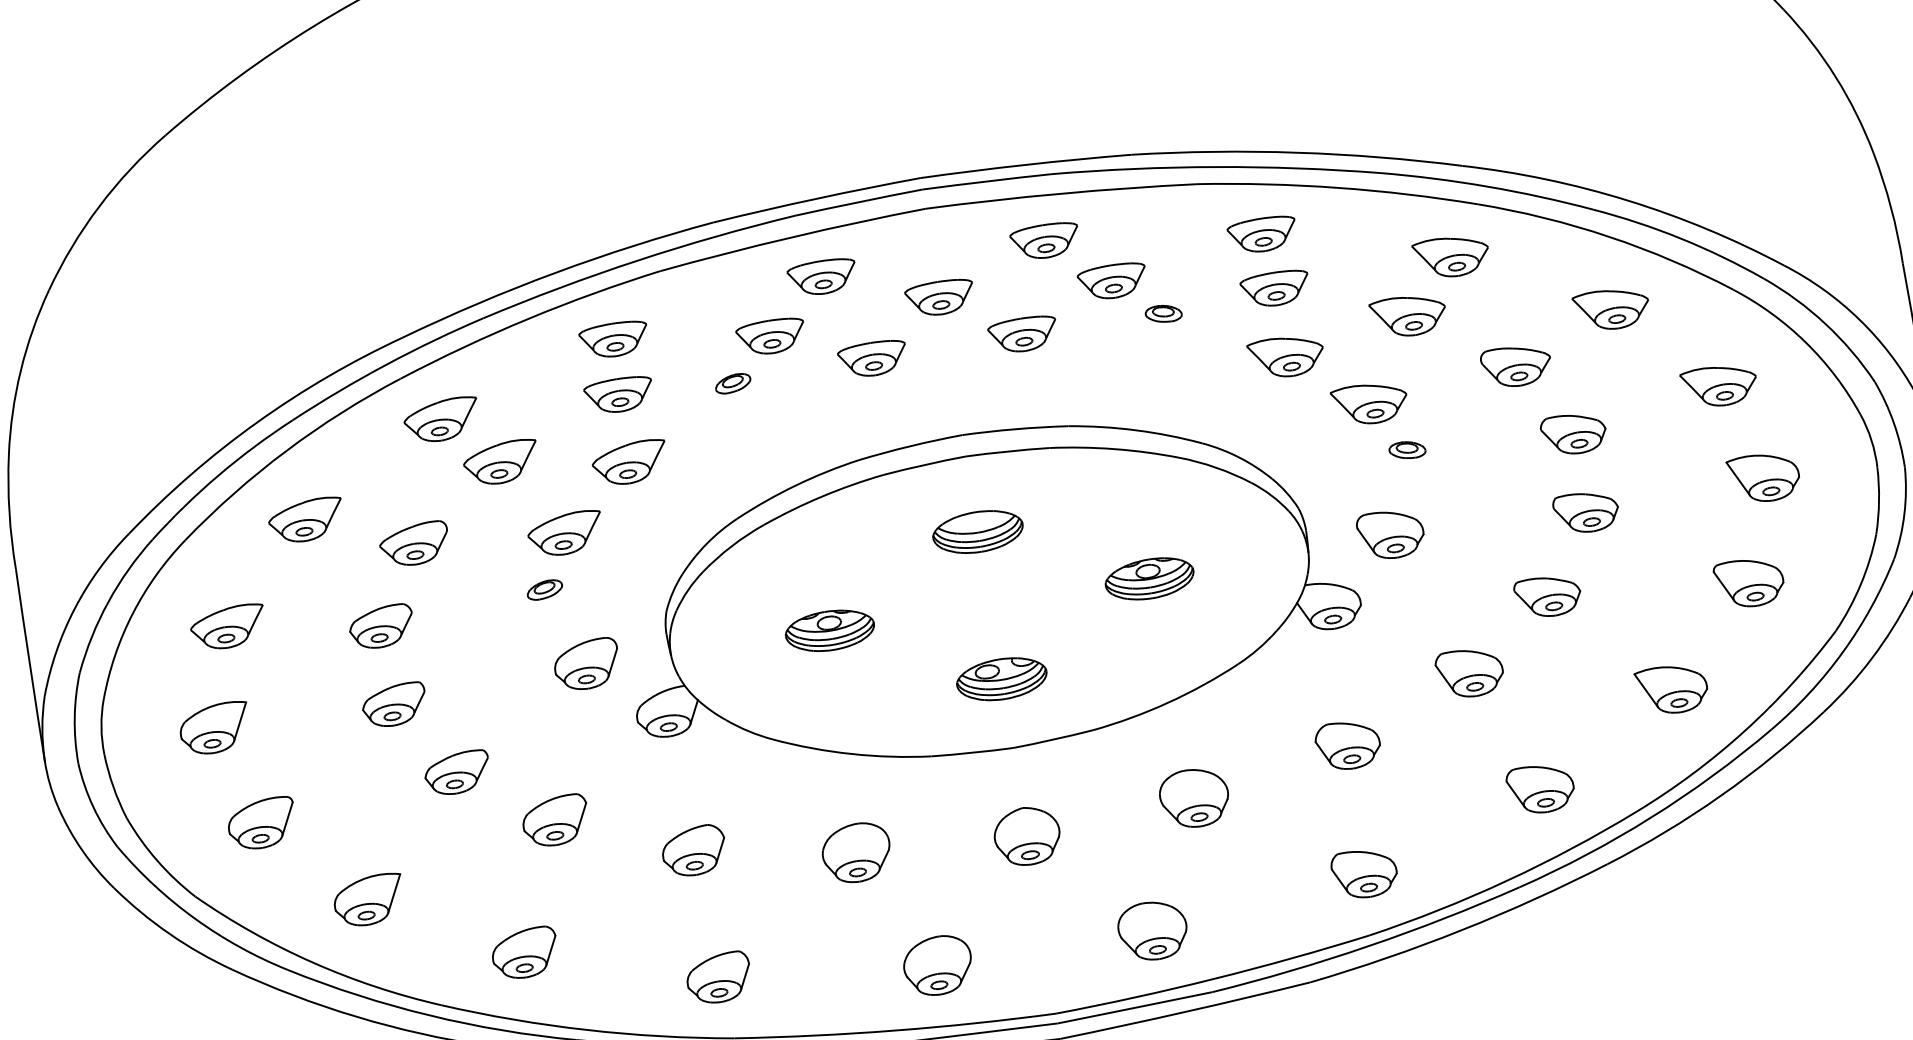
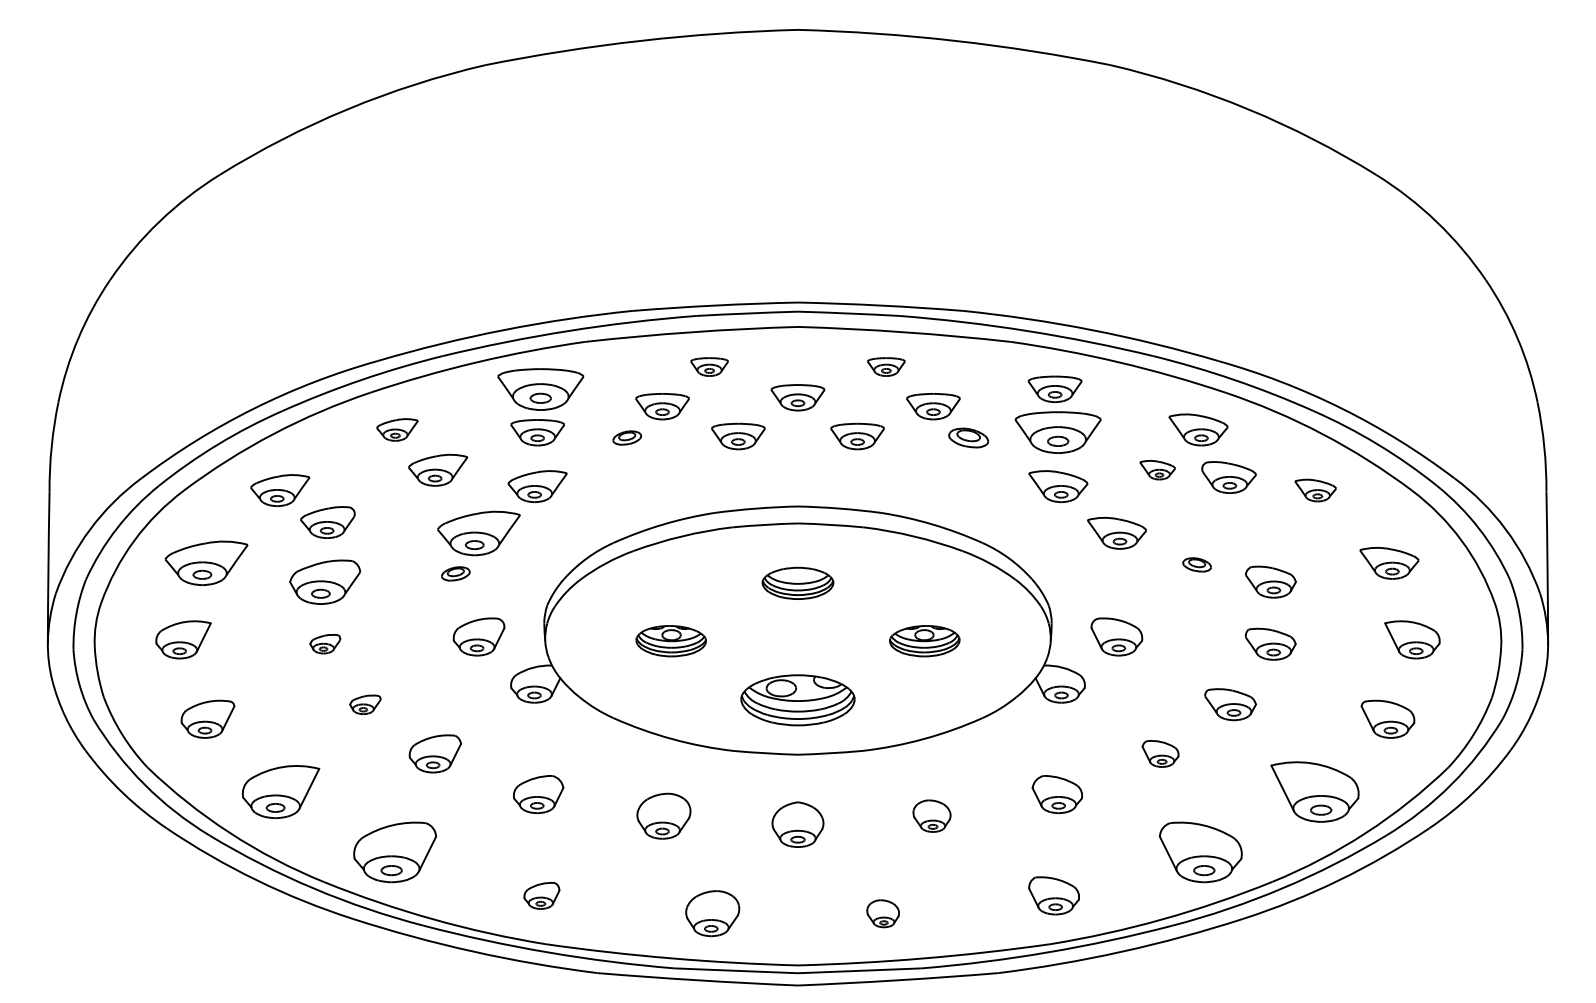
part: (1045, 240) -> (886, 366), size x0.7
part: (822, 276) -> (709, 366), size x0.7
part: (1275, 288) -> (1058, 432), size x1.6
part: (1611, 309) -> (1315, 490), size x0.7
part: (1163, 313) -> (968, 437), size x1.4
part: (1408, 315) -> (1157, 469), size x0.6
part: (613, 338) -> (540, 388), size x1.6
part: (1515, 366) -> (1228, 477), moved
part: (441, 419) -> (397, 429), size x0.7
part: (1406, 449) -> (1196, 564), moved
part: (564, 533) -> (478, 532), size x1.4
part: (414, 544) -> (327, 522), moved
part: (380, 626) -> (324, 581), size x1.4
part: (228, 627) -> (206, 563), size x1.4
part: (1469, 672) -> (1160, 753), size x0.7
part: (1001, 678) -> (797, 699), size x1.6
part: (1671, 688) -> (1314, 791), size x1.6
part: (394, 704) -> (325, 643), size x0.6
part: (457, 773) -> (365, 704), size x0.6
part: (1540, 789) -> (1200, 852), size x1.6
part: (1193, 797) -> (931, 815), size x0.7
part: (369, 899) -> (281, 791), size x1.4
part: (1152, 930) -> (882, 913), size x0.6
part: (524, 953) -> (394, 852), size x1.6
part: (718, 977) -> (541, 895), size x0.7

